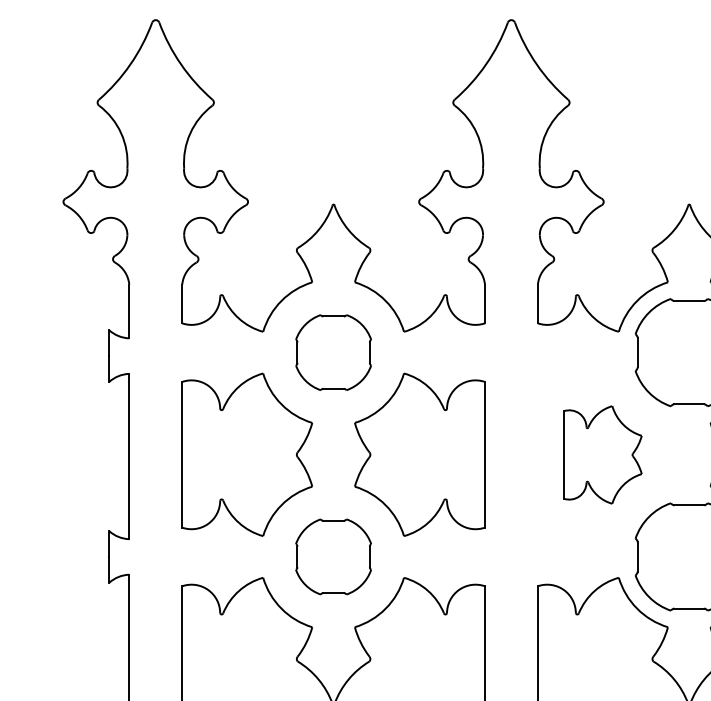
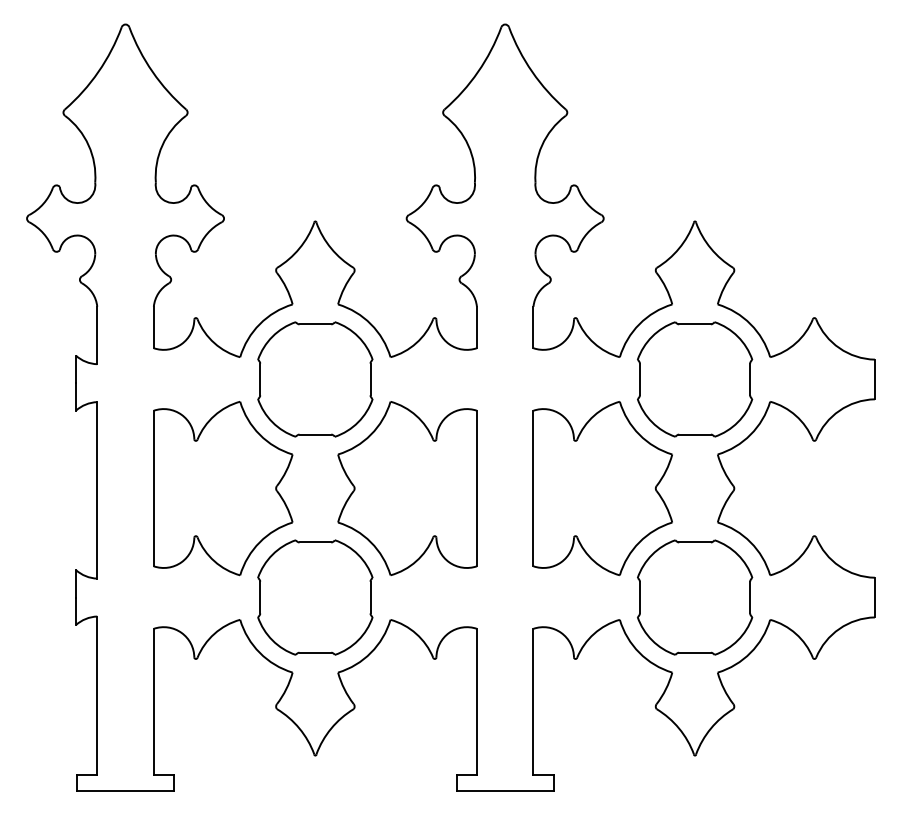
part: (333, 352) -> (315, 379), size x1.43
part: (602, 454) -> (602, 488), size x1.67
part: (333, 556) -> (315, 597), size x1.43

